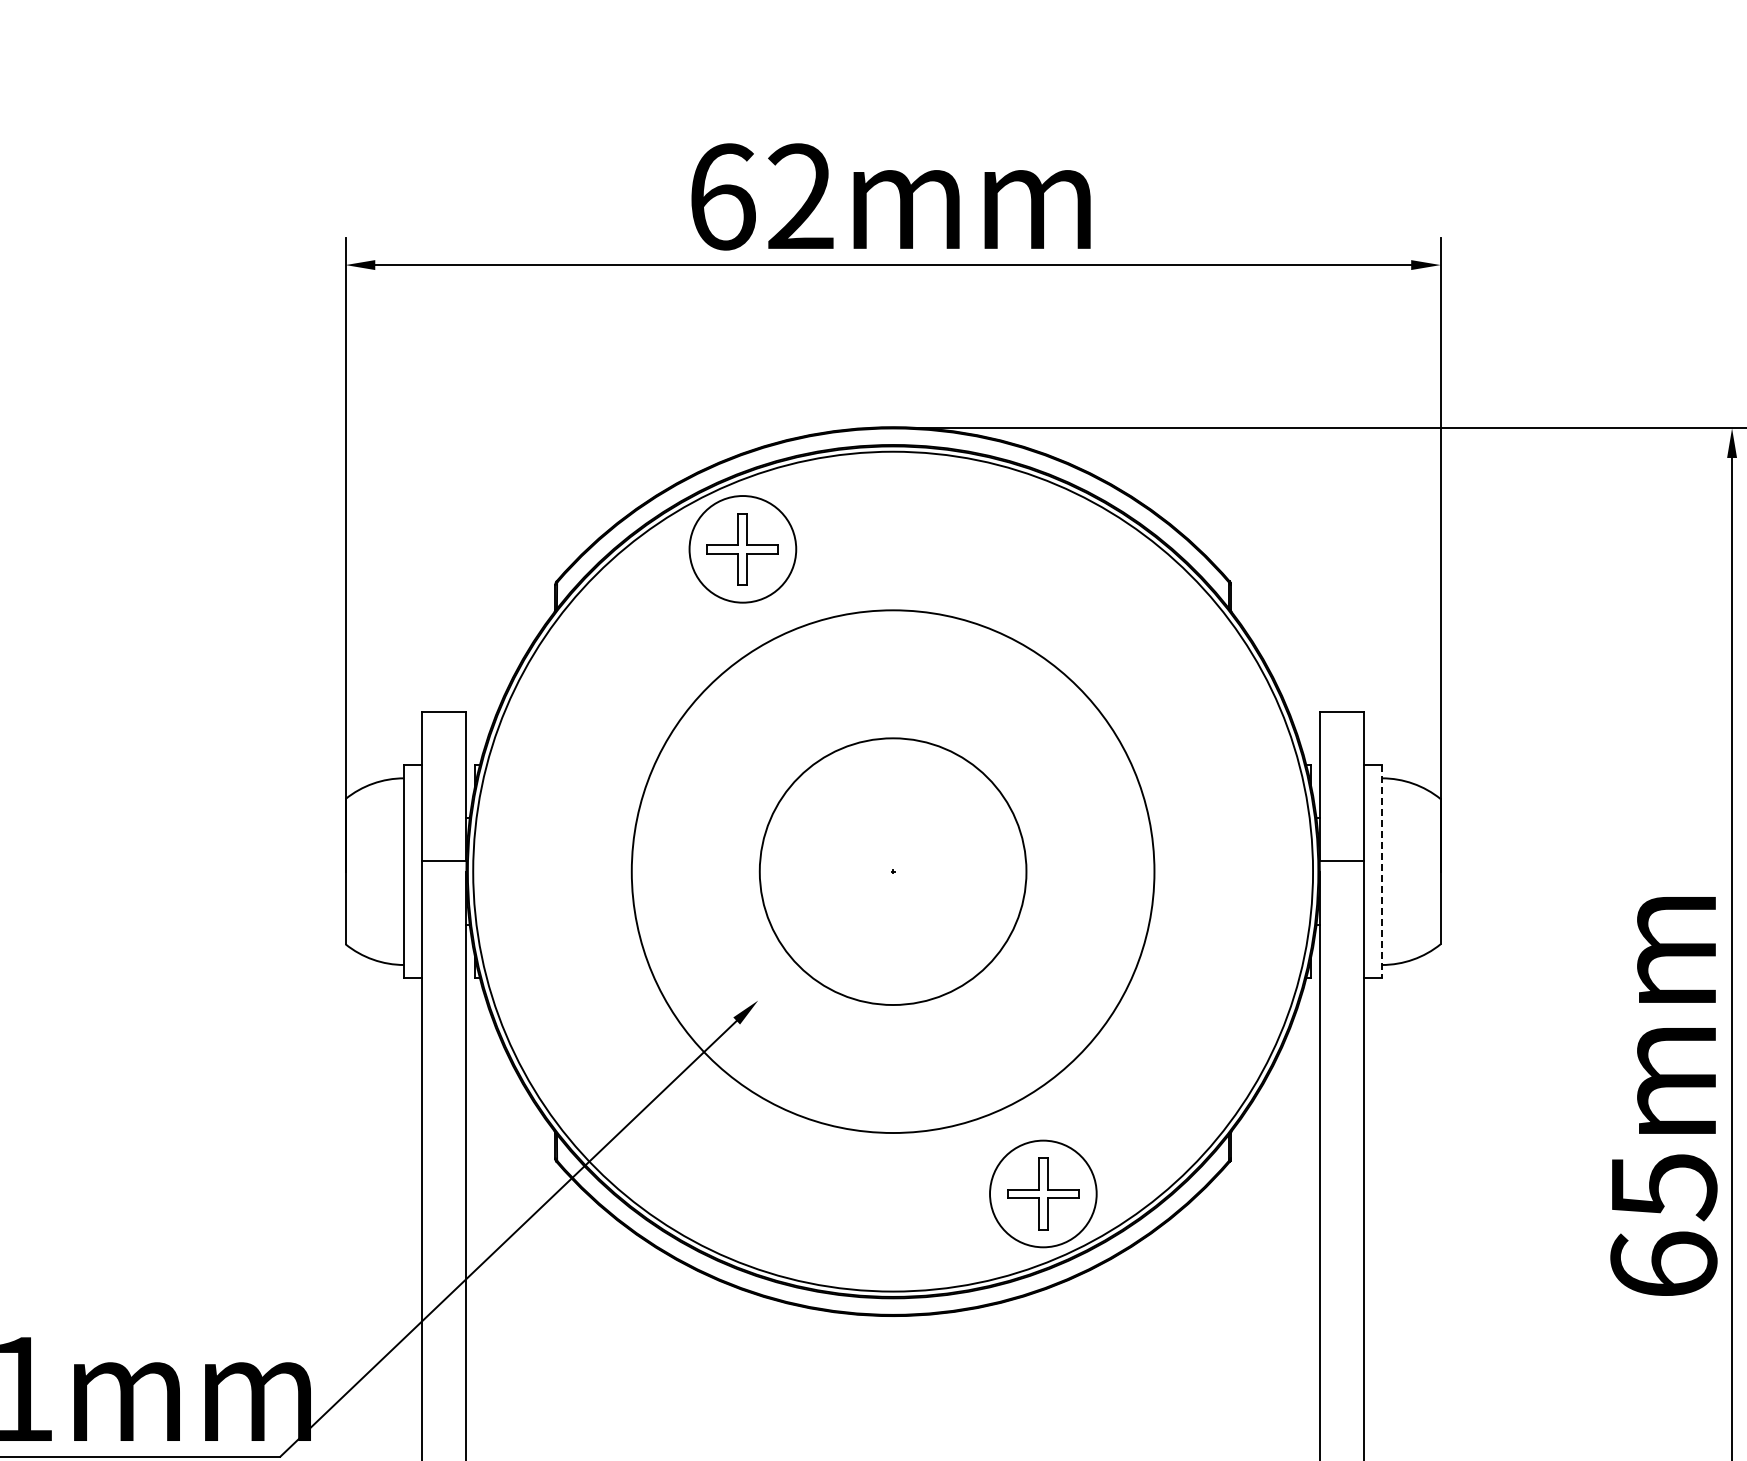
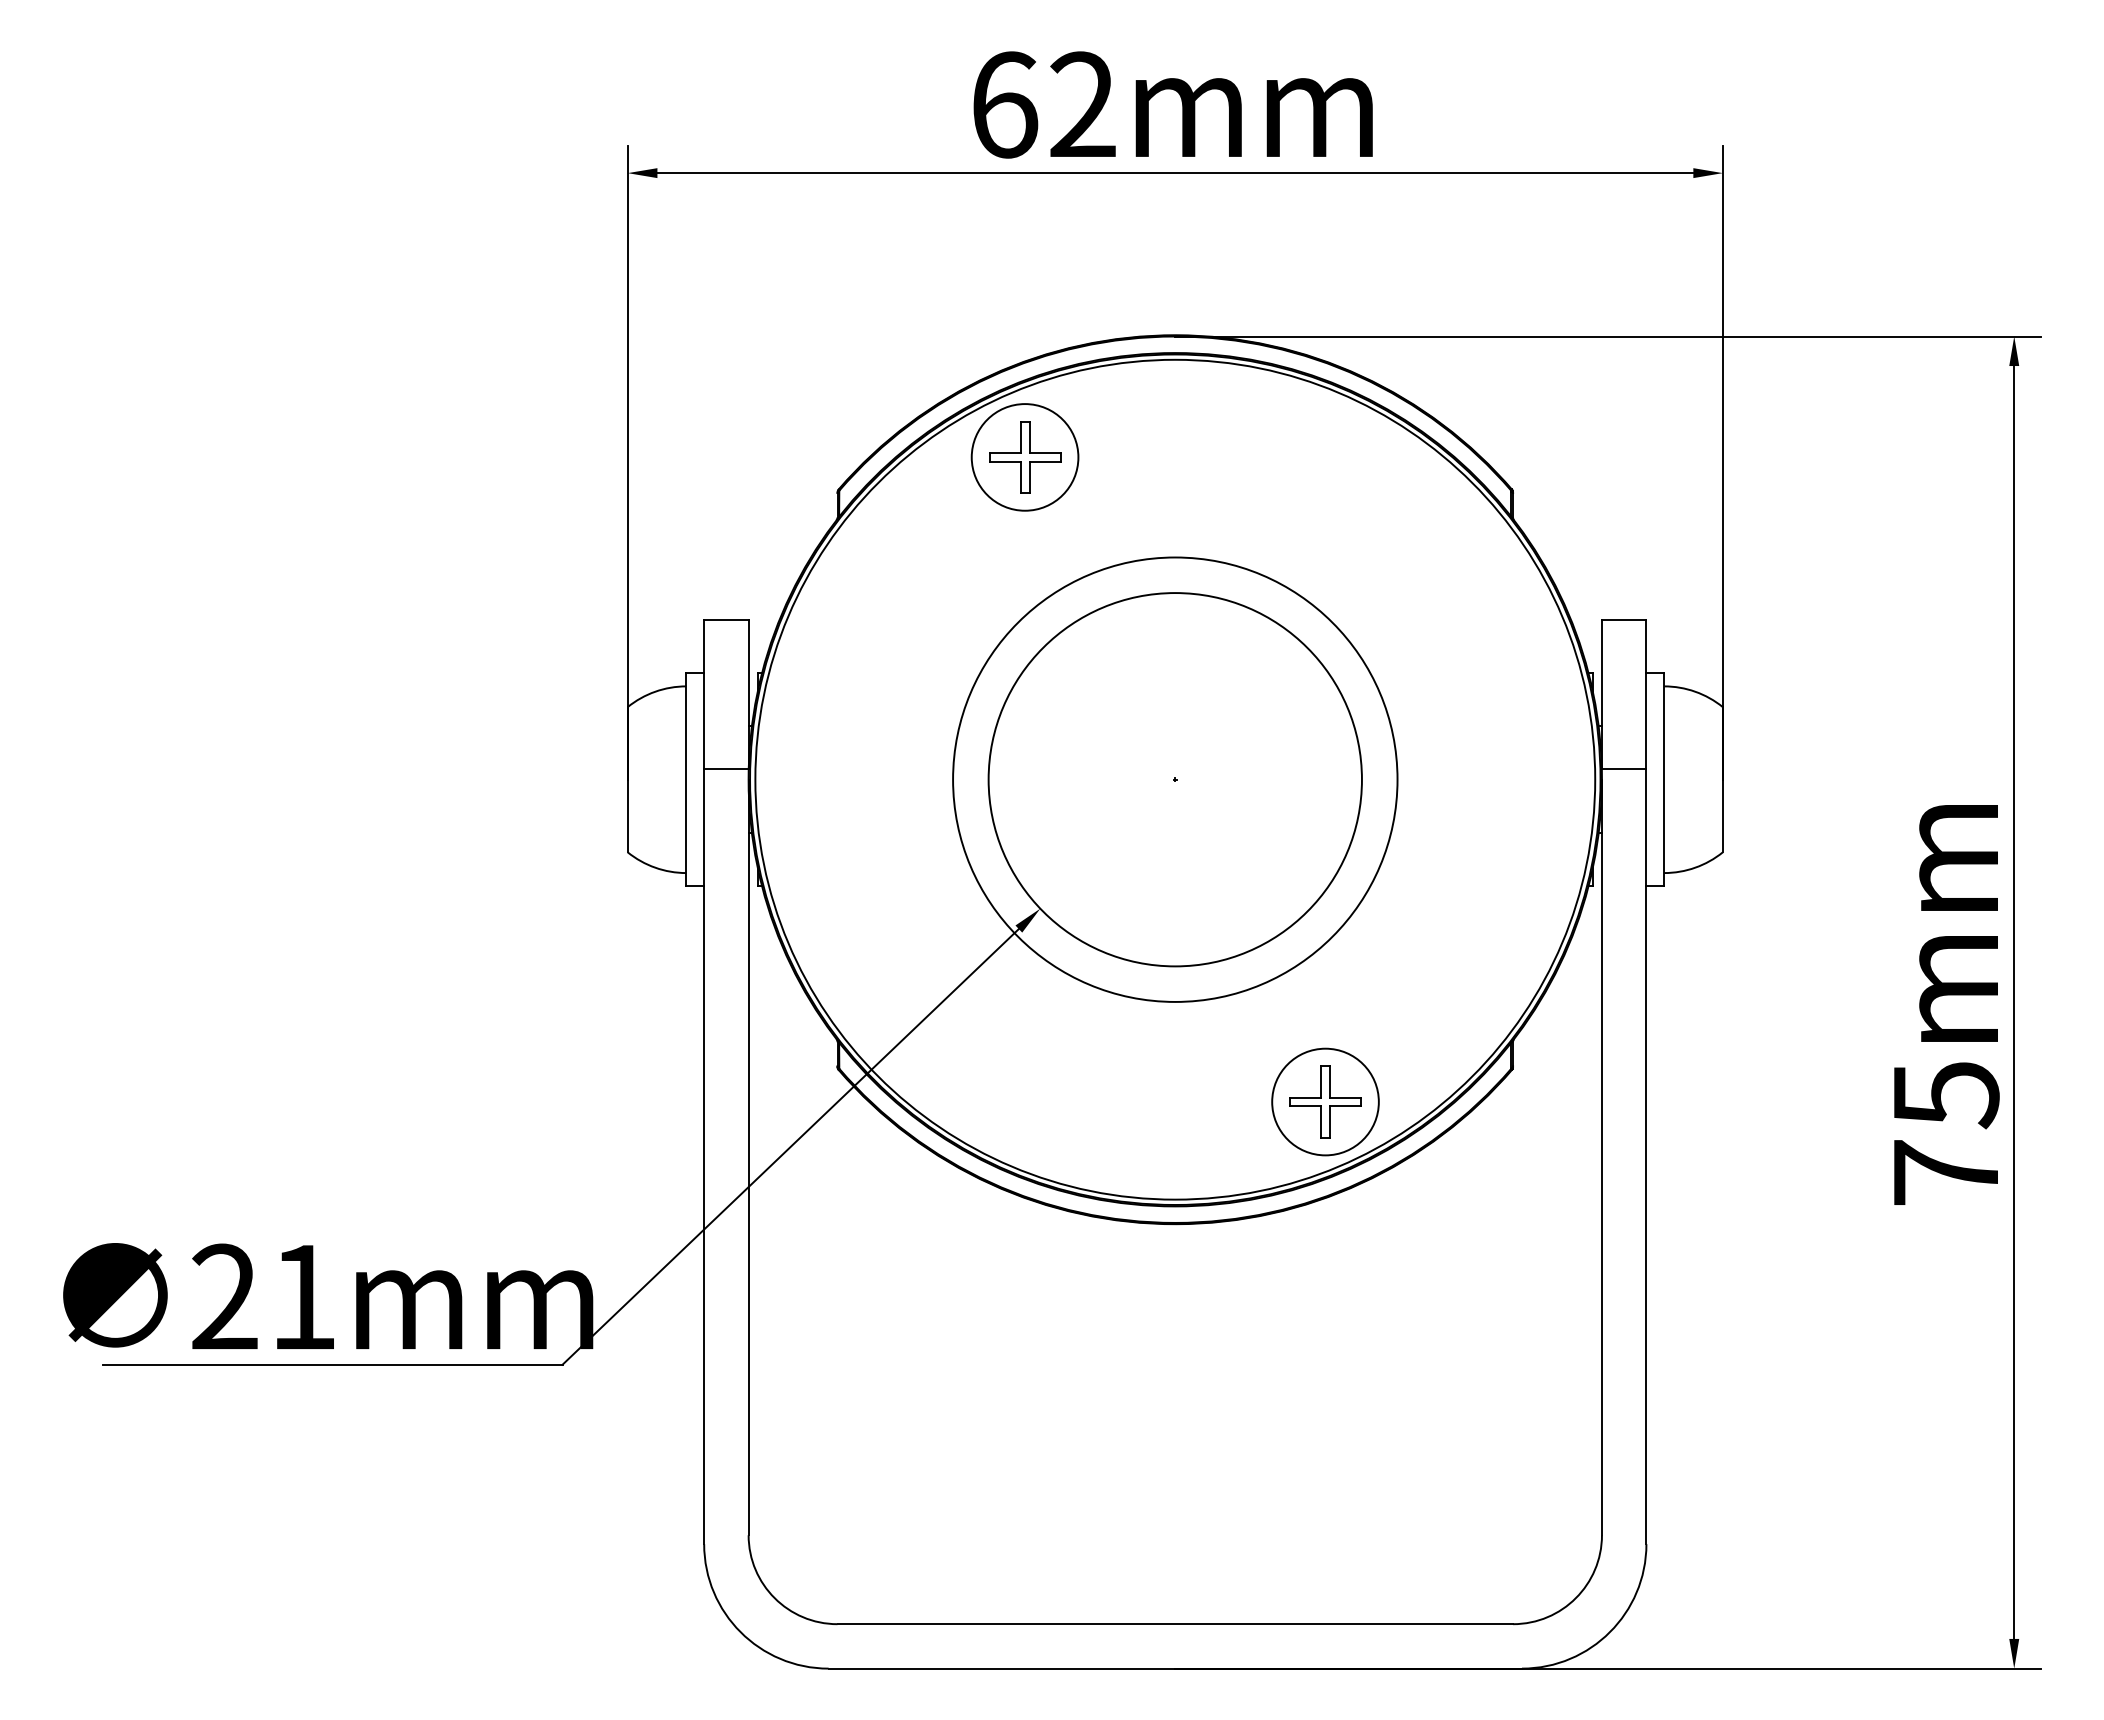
circle: (892, 871) -> (1174, 779), size x0.71
circle: (893, 871) -> (1175, 779), size x1.67
line: (1382, 871) -> (1664, 779), dashed -> solid
text: (1663, 1263) -> (1945, 1171), 65mm -> 75mm

